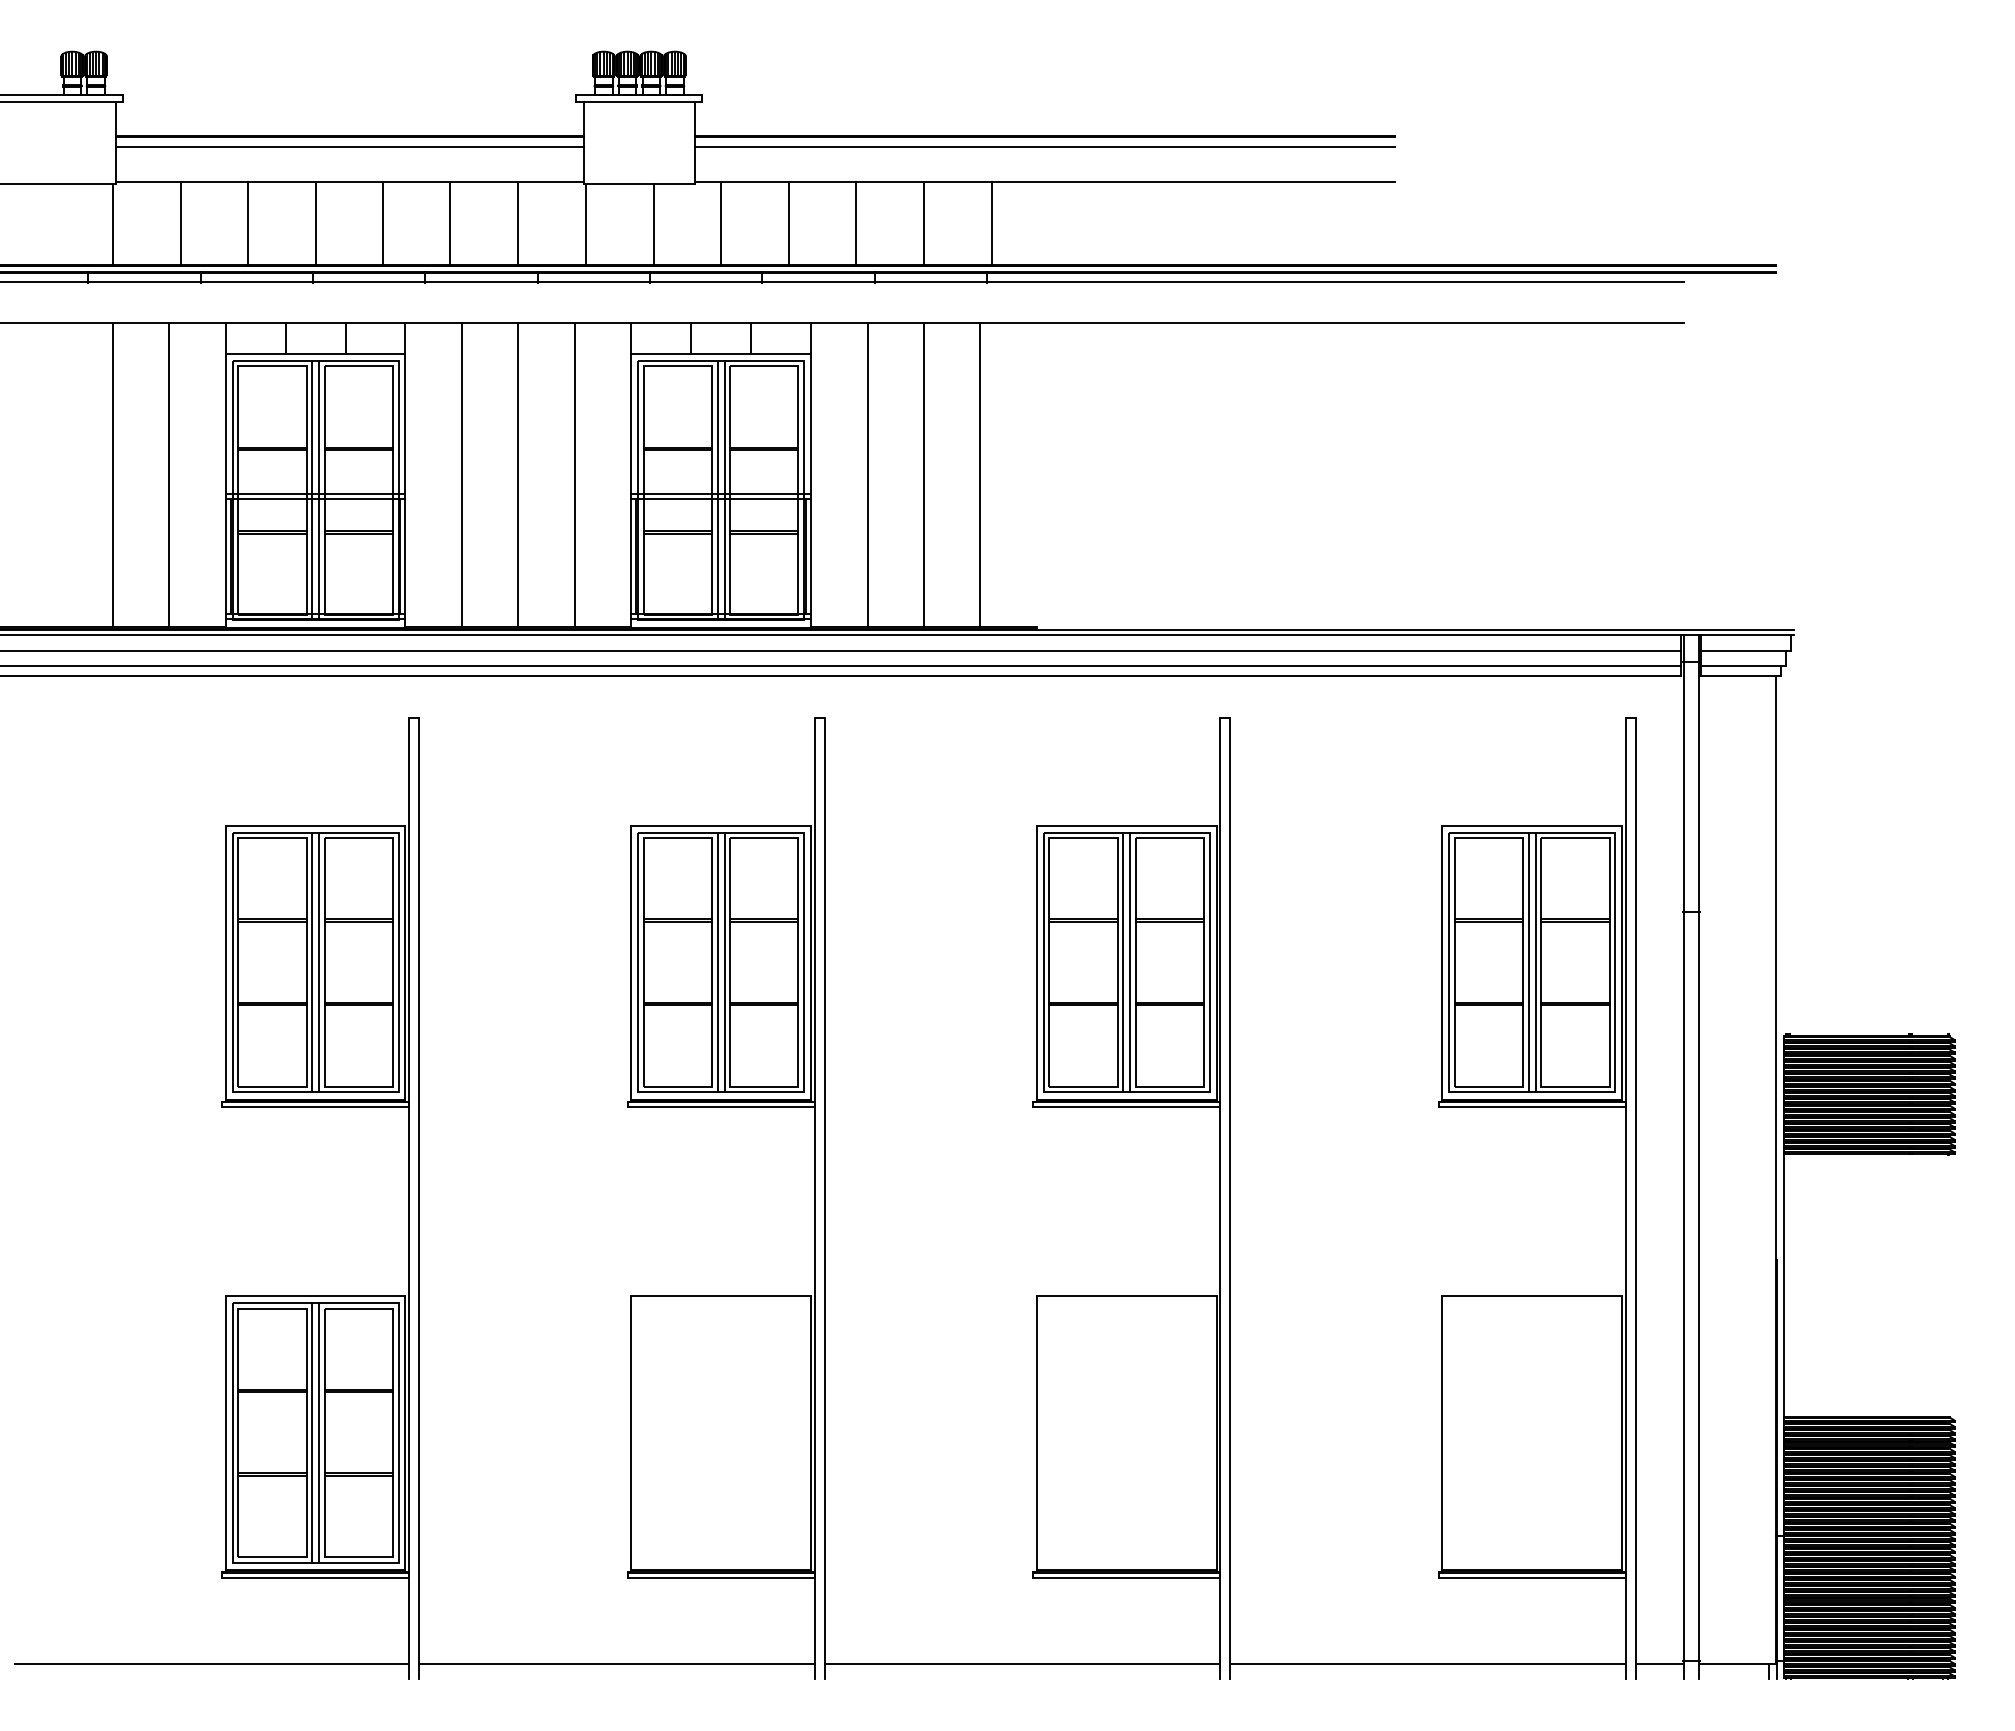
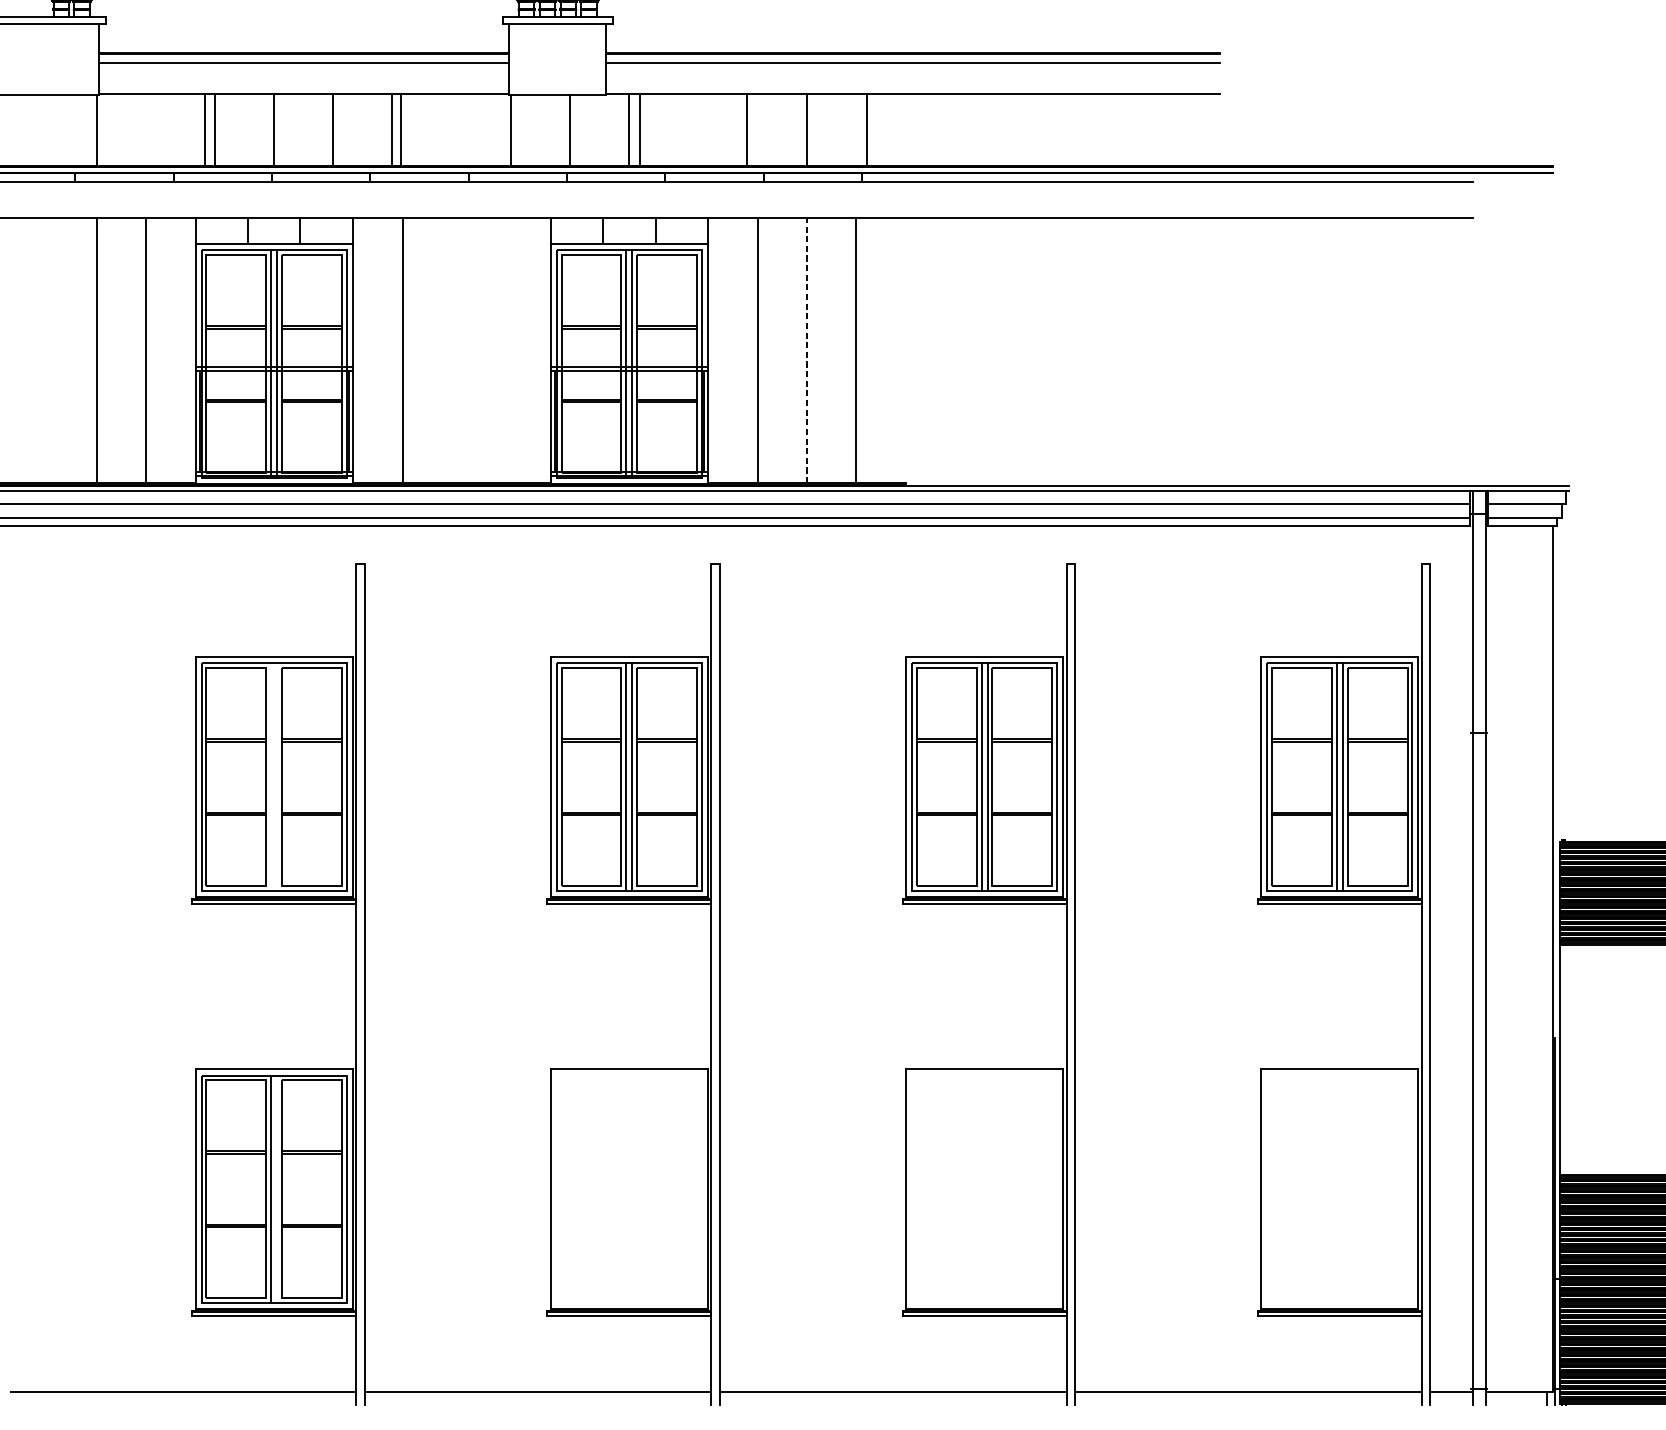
line: (180, 223) -> (204, 130), moved
line: (518, 223) -> (401, 130), moved
line: (788, 223) -> (640, 130), moved
line: (518, 474) -> (451, 349), removed
line: (574, 474) -> (500, 349), removed
line: (923, 475) -> (806, 350), solid -> dashed
line: (312, 962) -> (271, 777), removed
line: (319, 962) -> (277, 777), removed
line: (319, 1432) -> (277, 1188), removed

